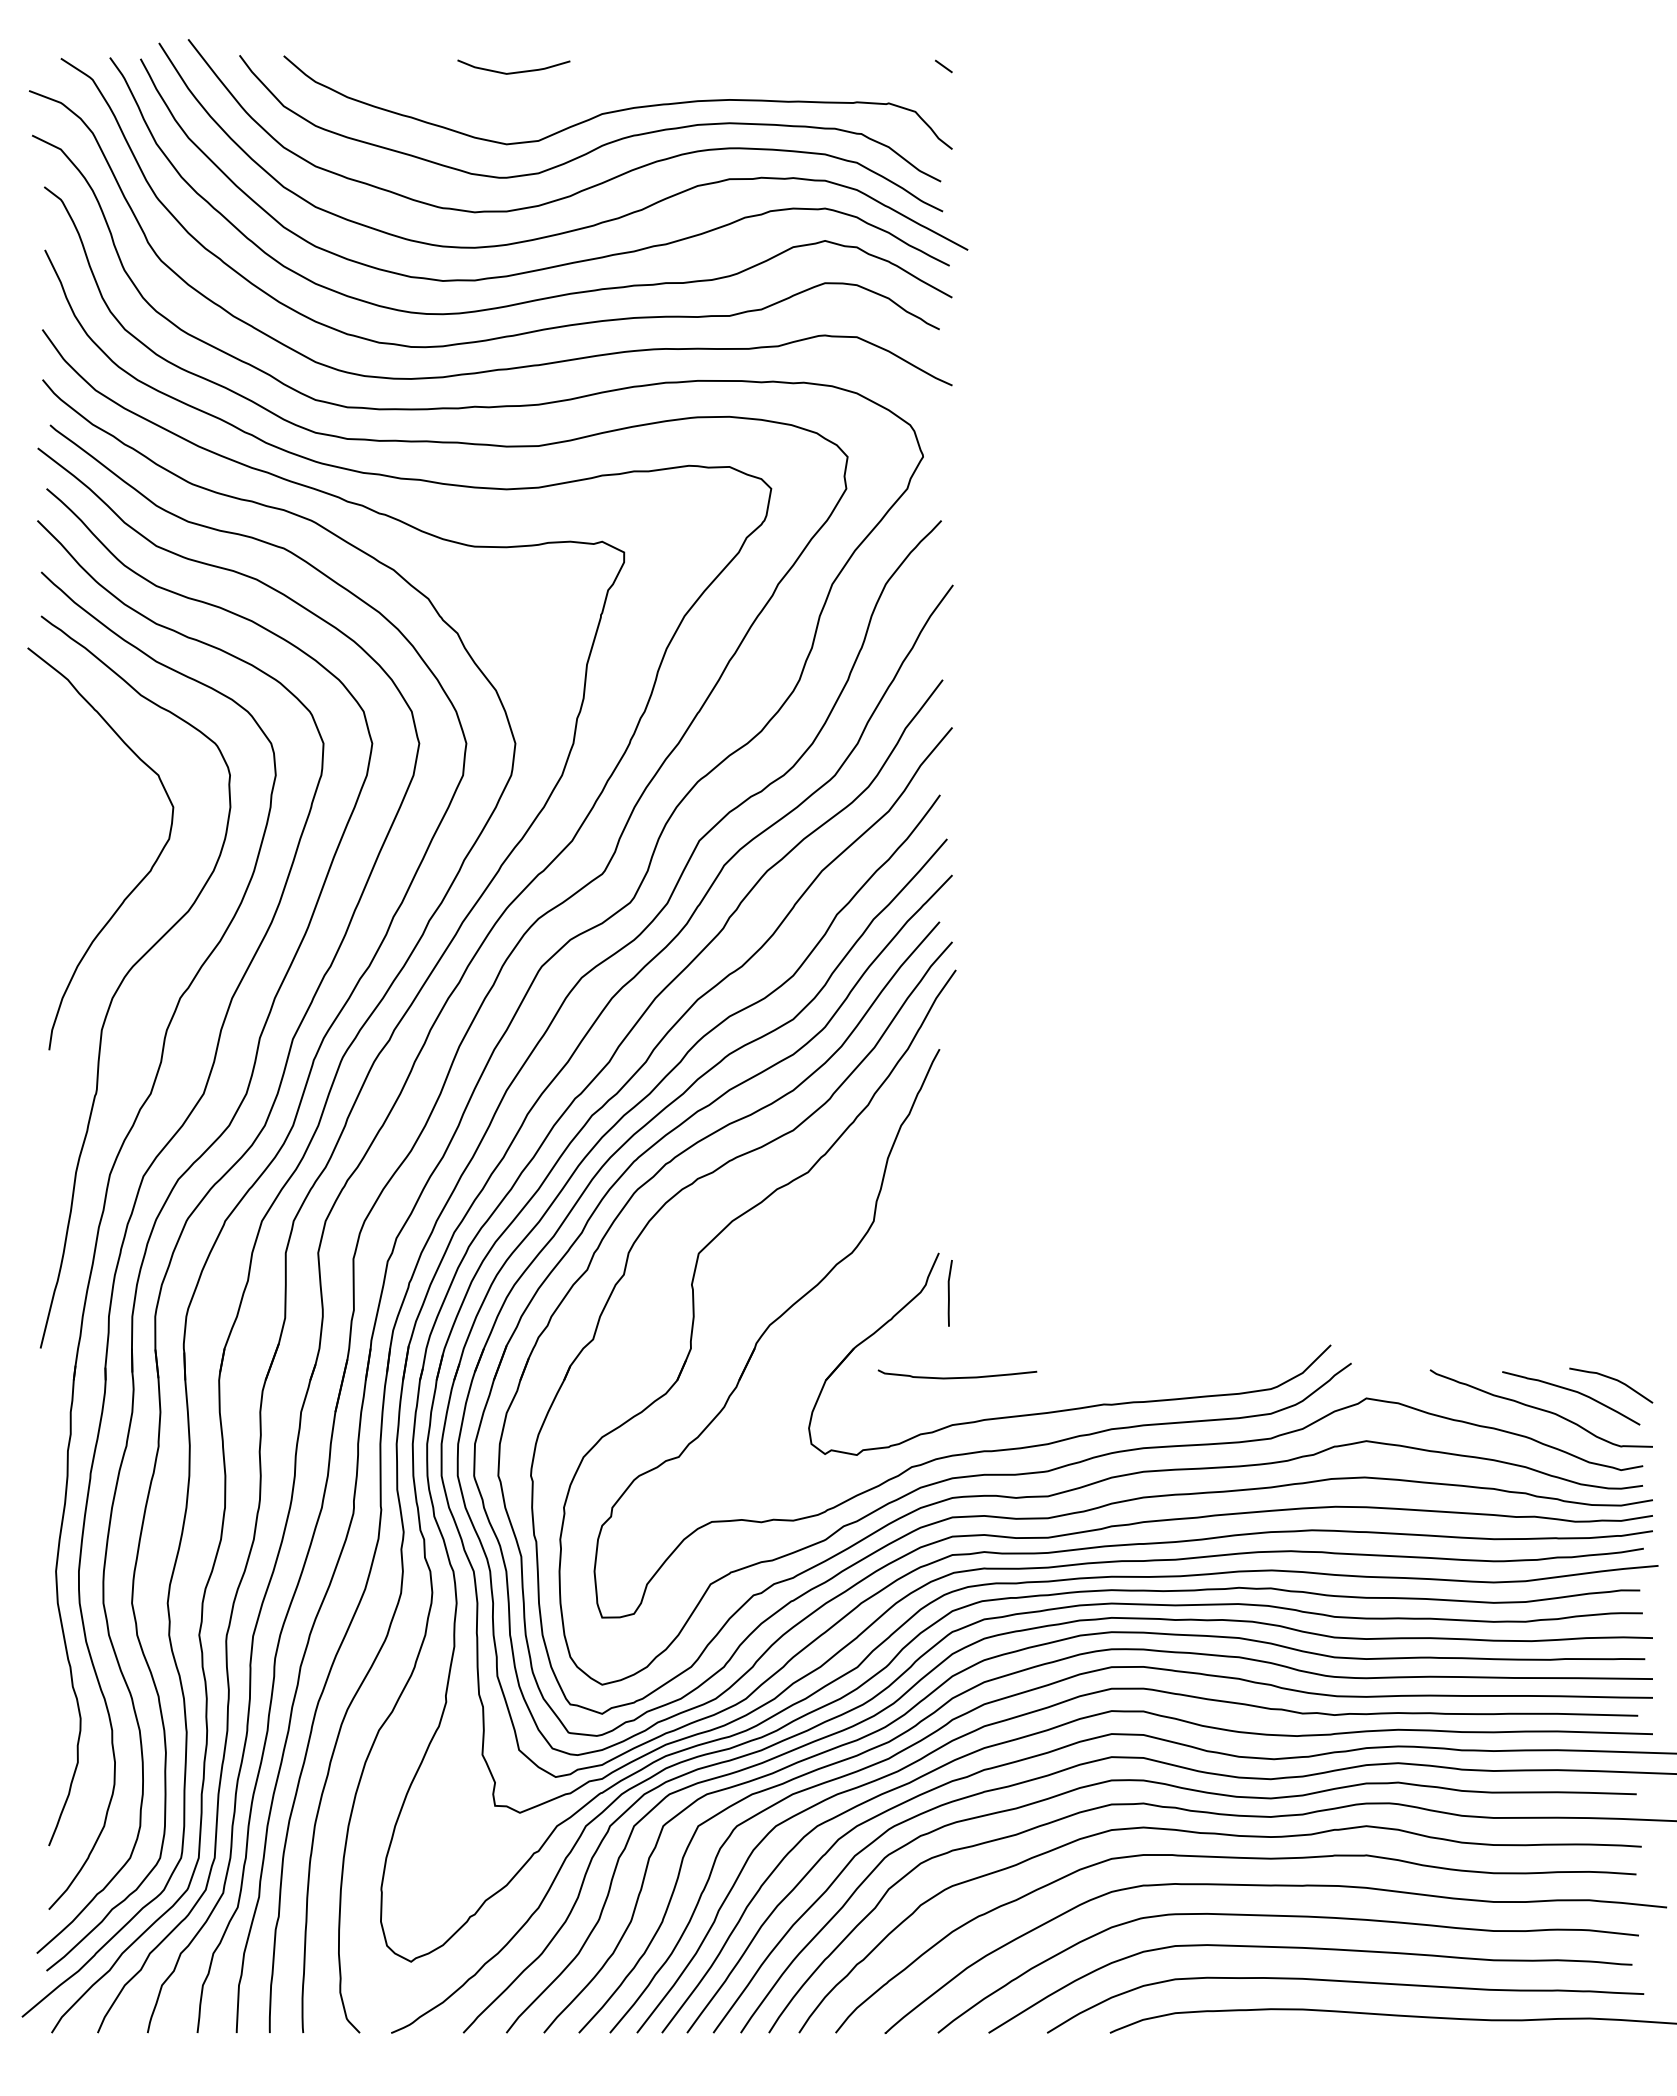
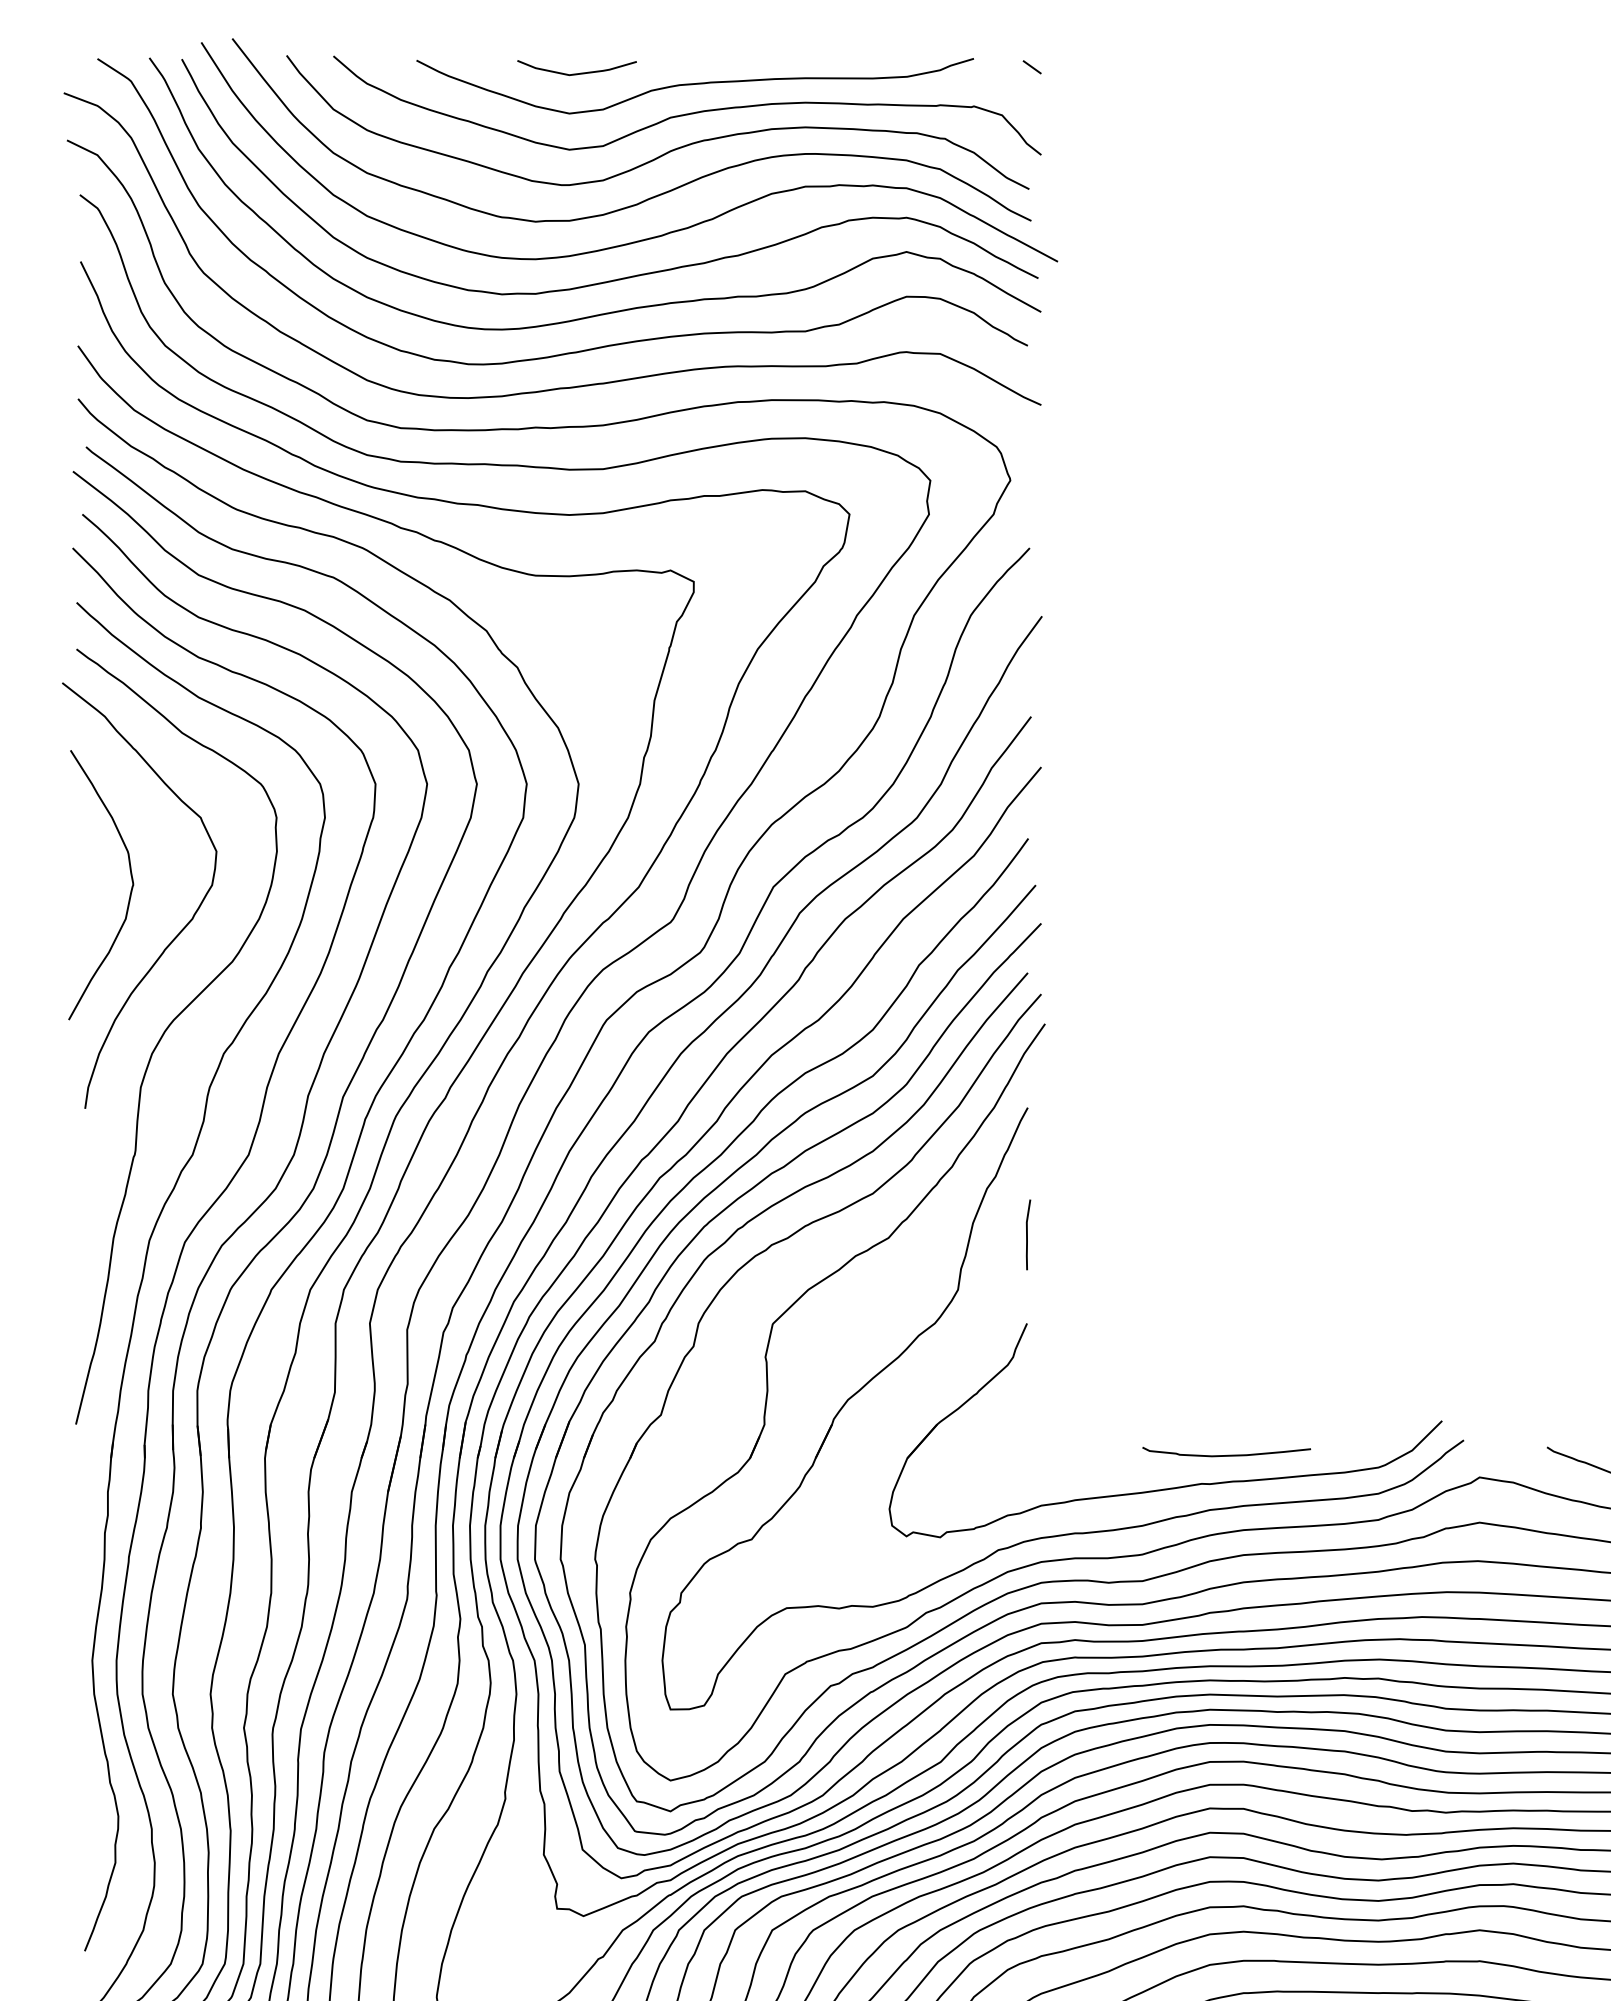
curve: (625, 83) -> (695, 85), added
curve: (92, 841) -> (130, 887), added
line: (949, 1293) -> (1027, 1235), moved
curve: (957, 1377) -> (1226, 1455), moved

